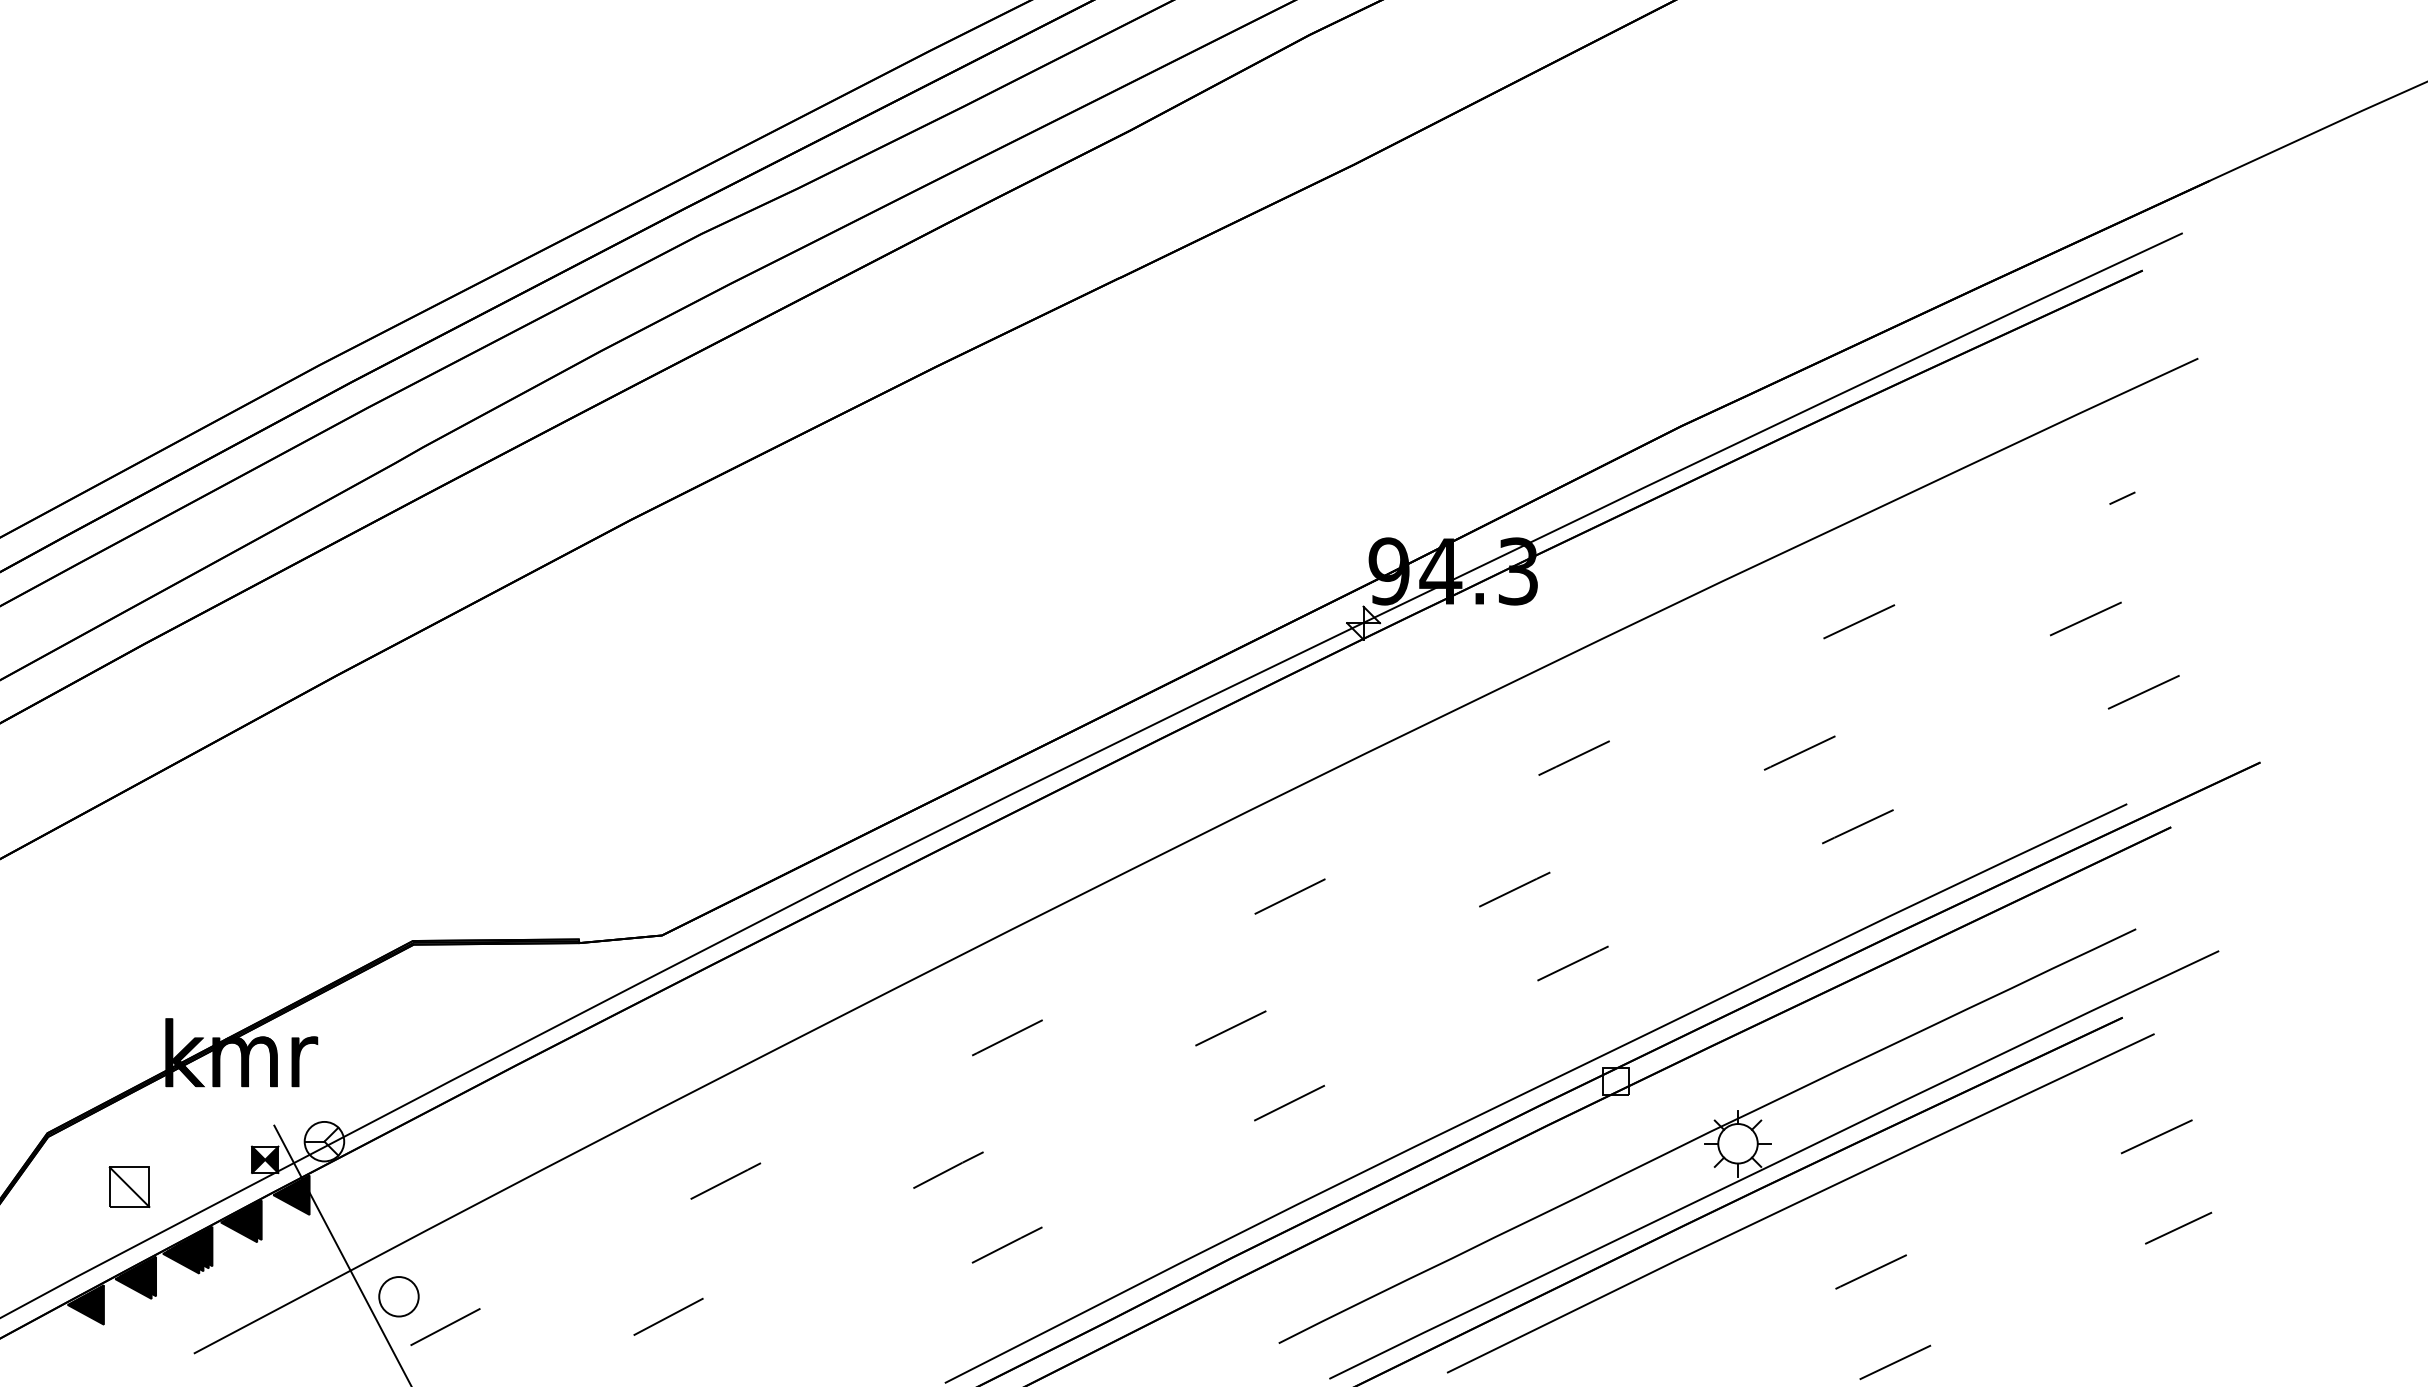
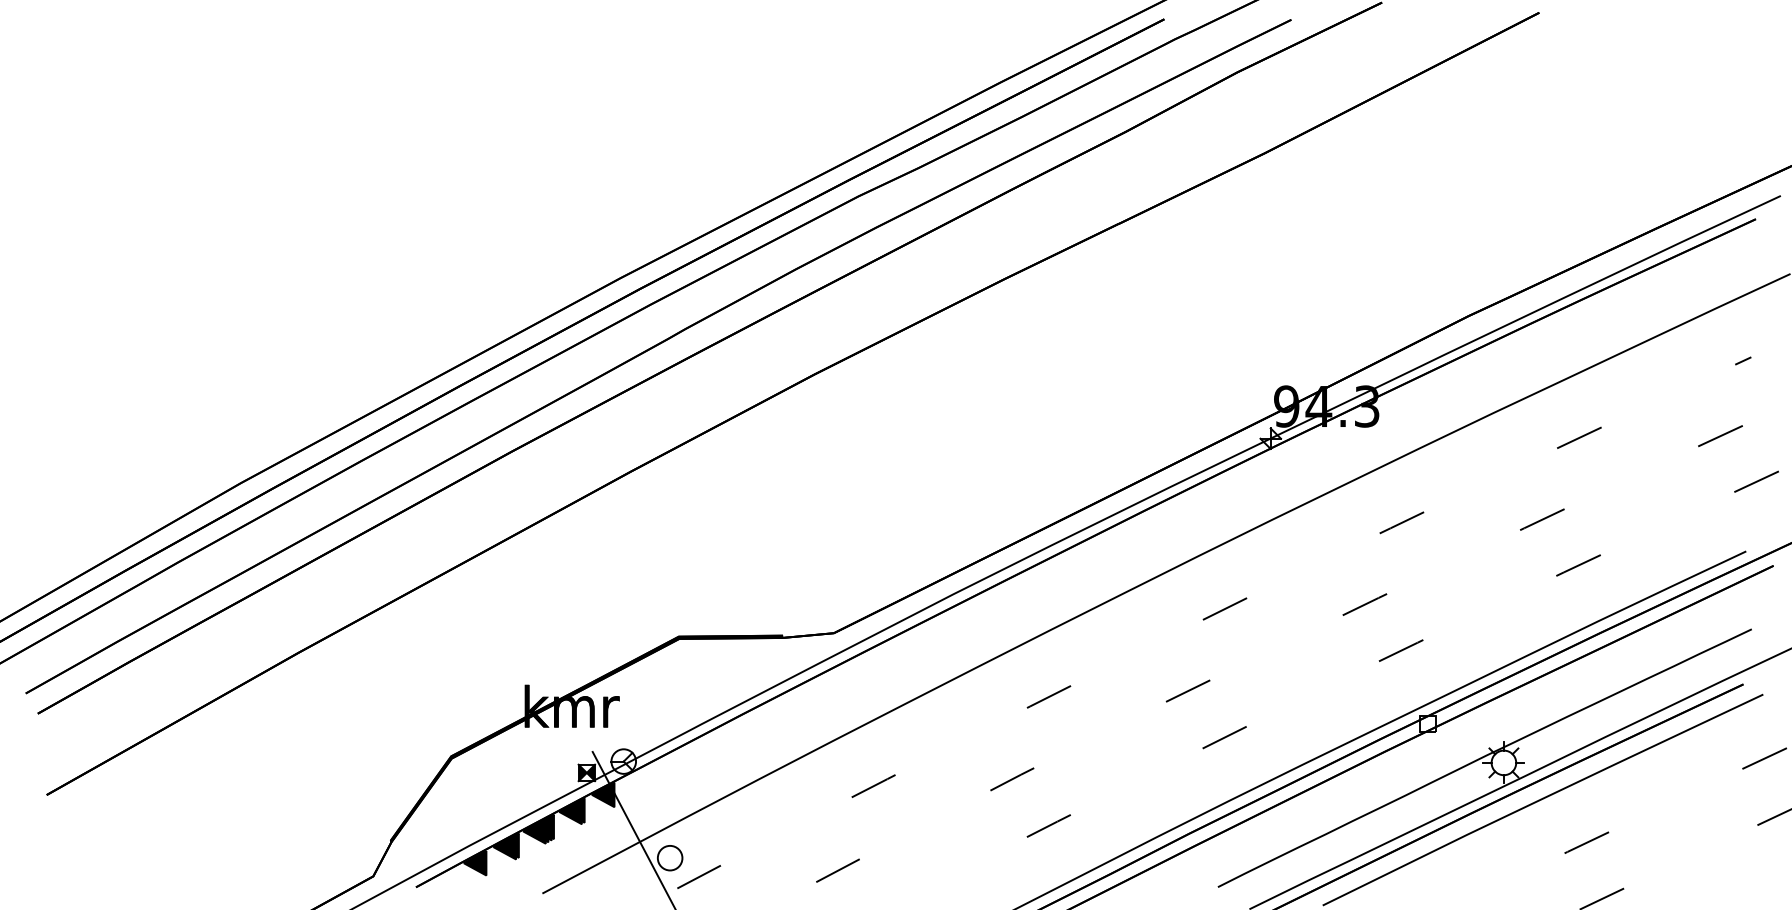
part: (129, 1186) -> (502, 789), removed

